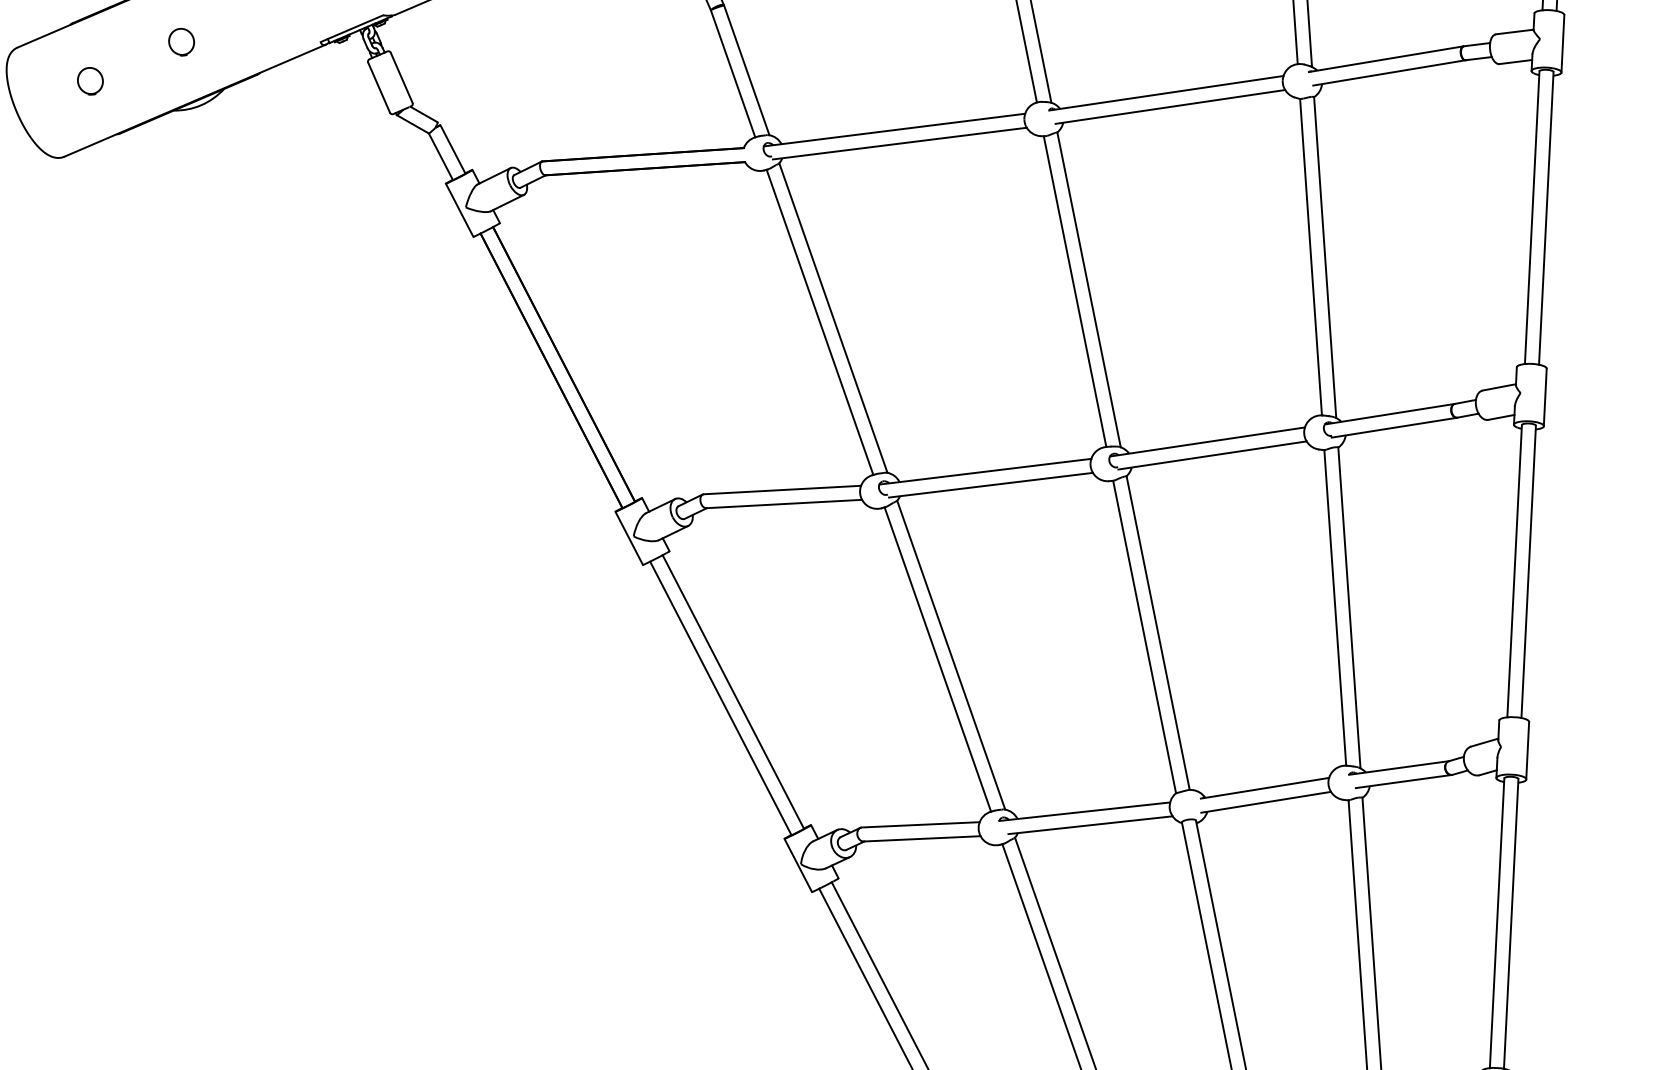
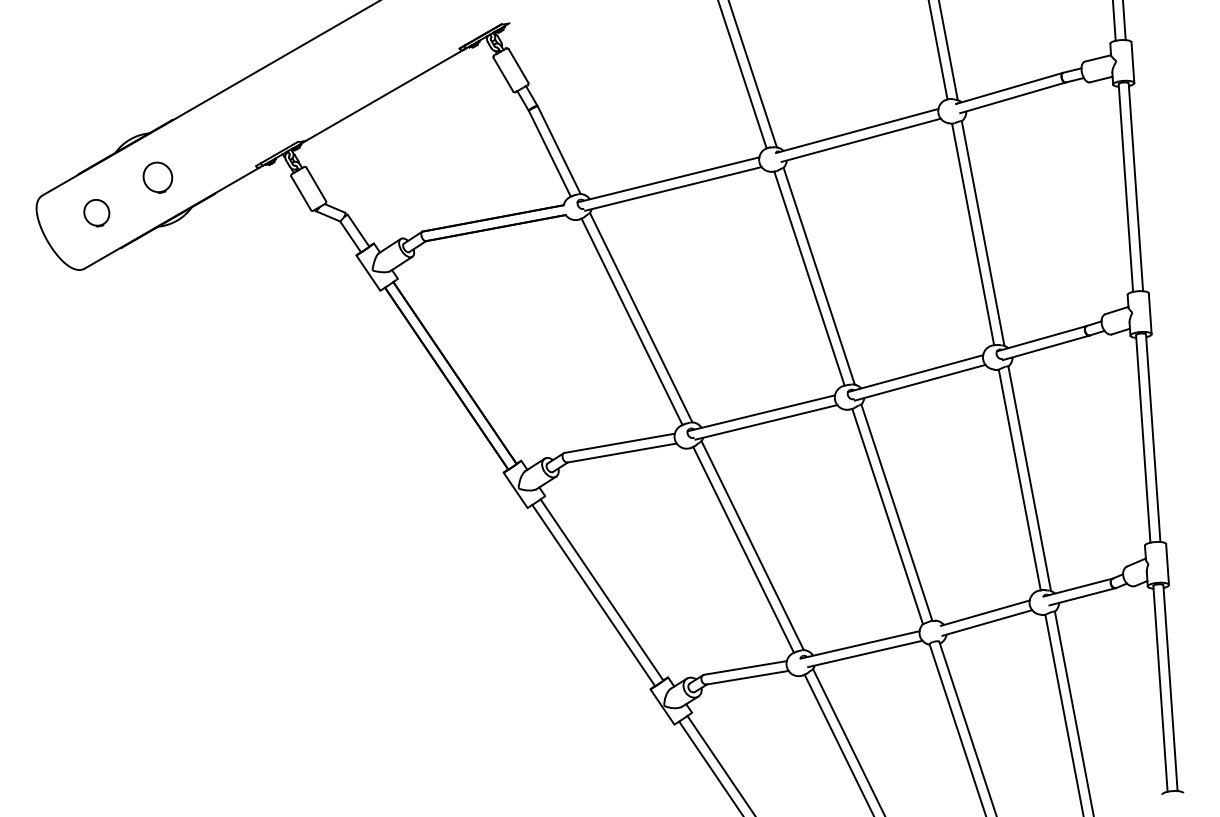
part: (181, 41) -> (157, 177), size x1.6
part: (89, 80) -> (96, 212), size x1.4

